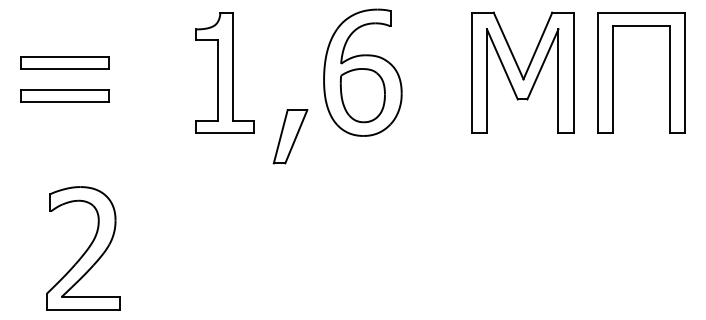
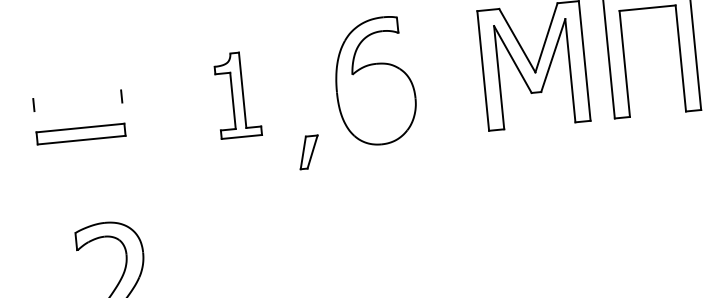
line: (65, 56) -> (77, 94), removed
line: (65, 69) -> (78, 107), removed
part: (224, 72) -> (237, 94), size x0.7
part: (362, 95) -> (376, 104), removed
part: (290, 136) -> (309, 152), size x0.6

